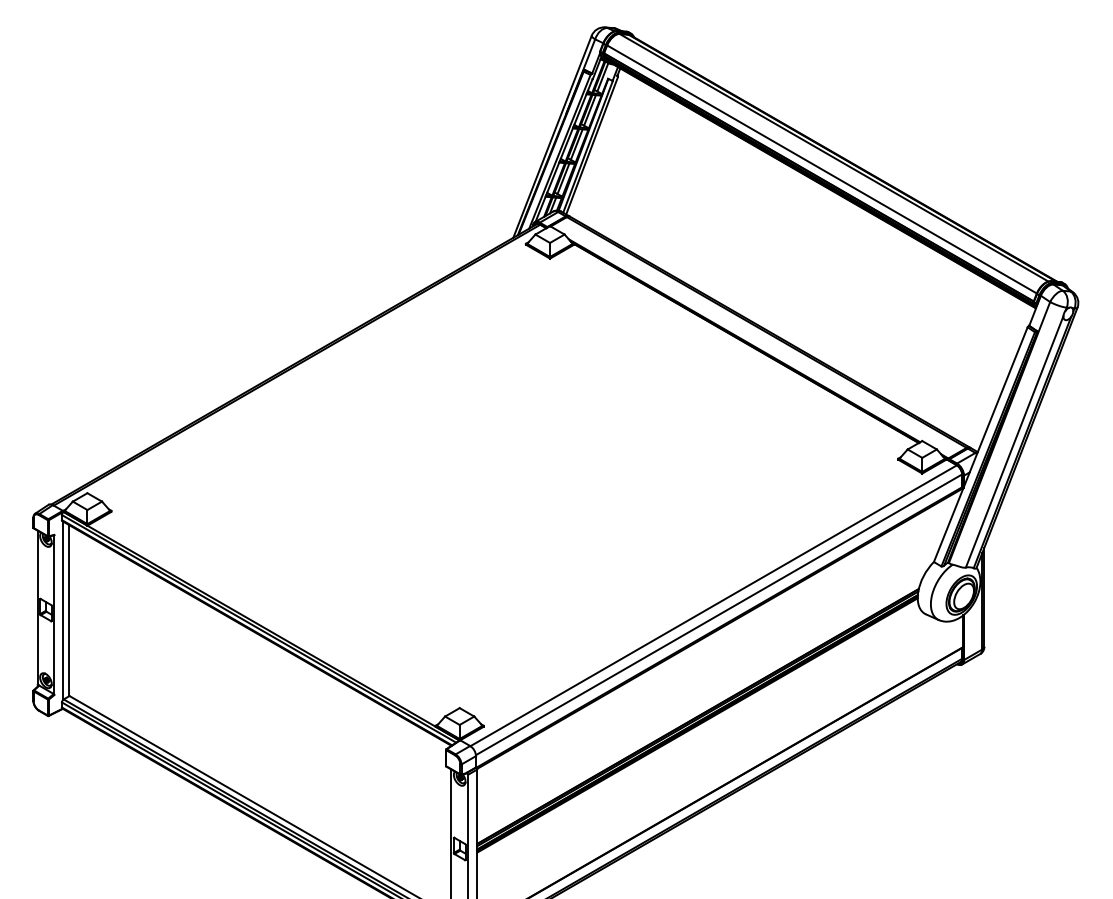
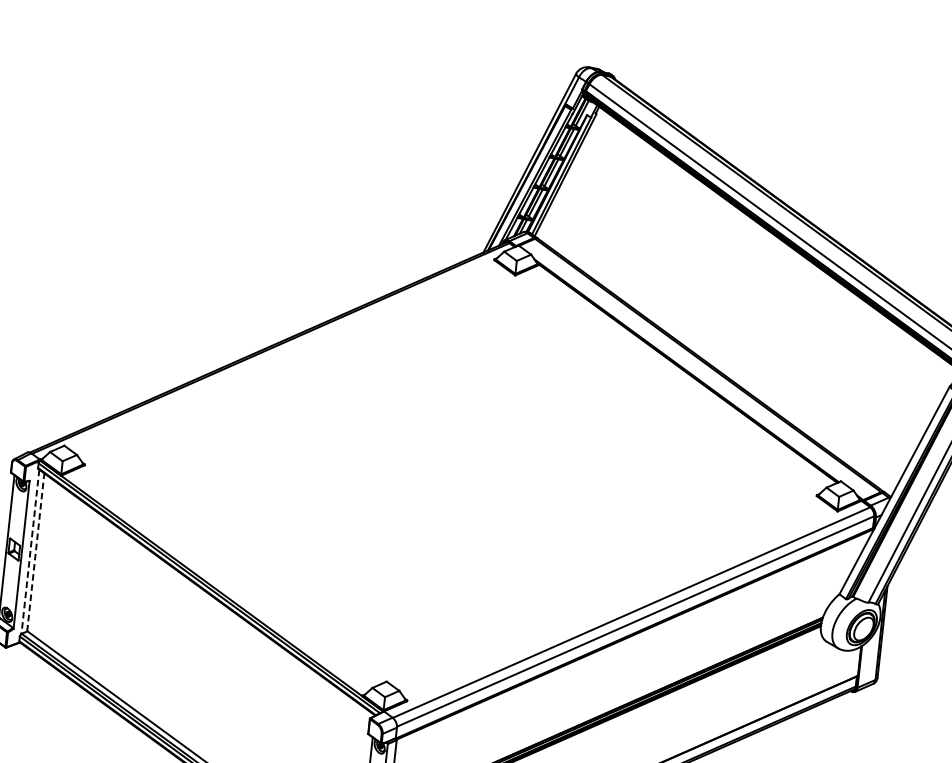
line: (63, 610) -> (30, 551), solid -> dashed
line: (69, 610) -> (36, 552), solid -> dashed

